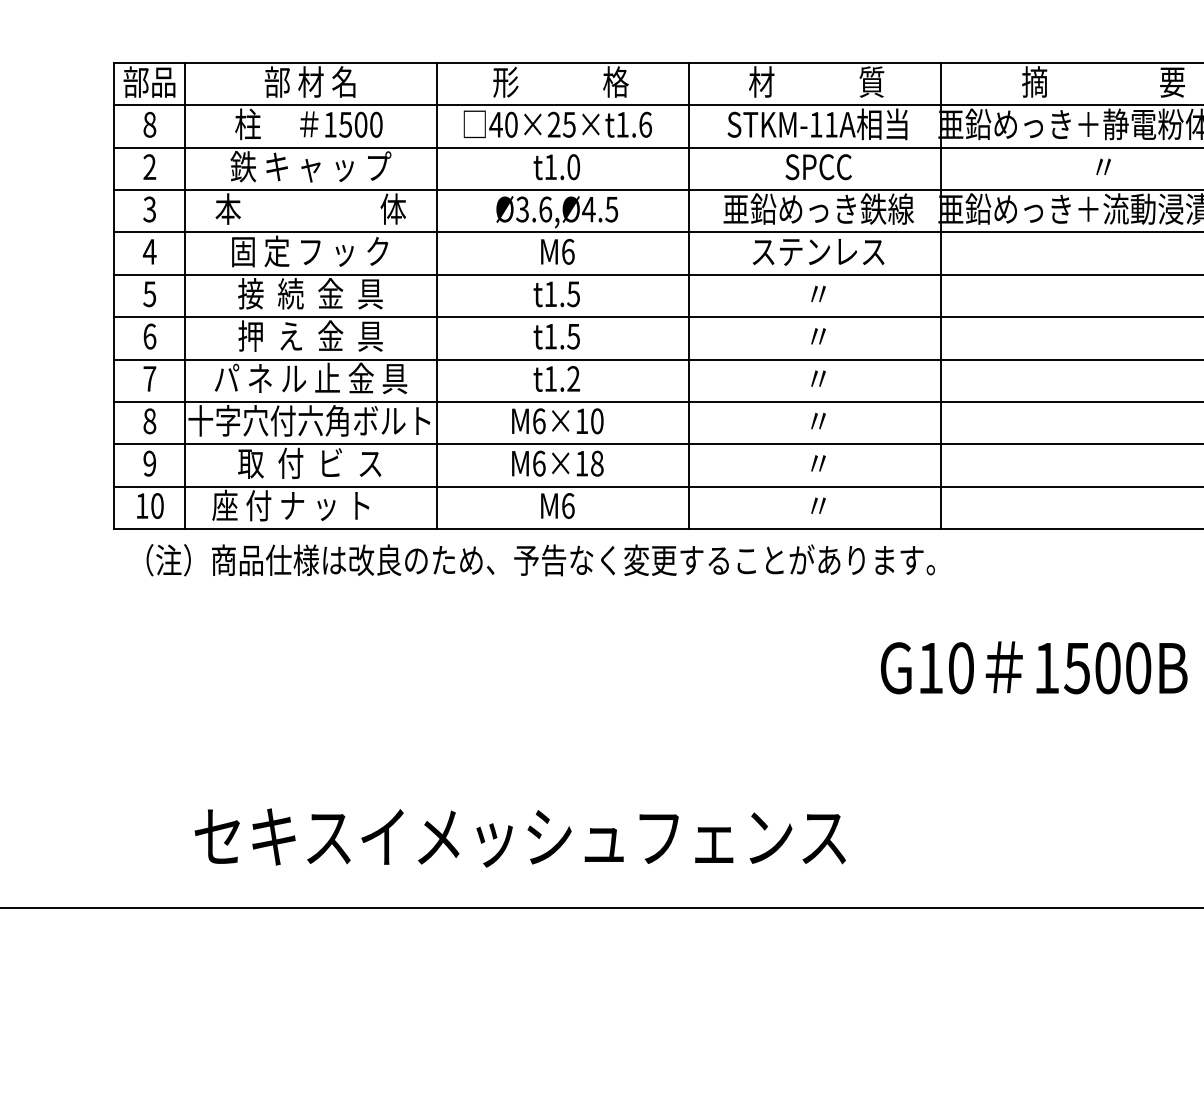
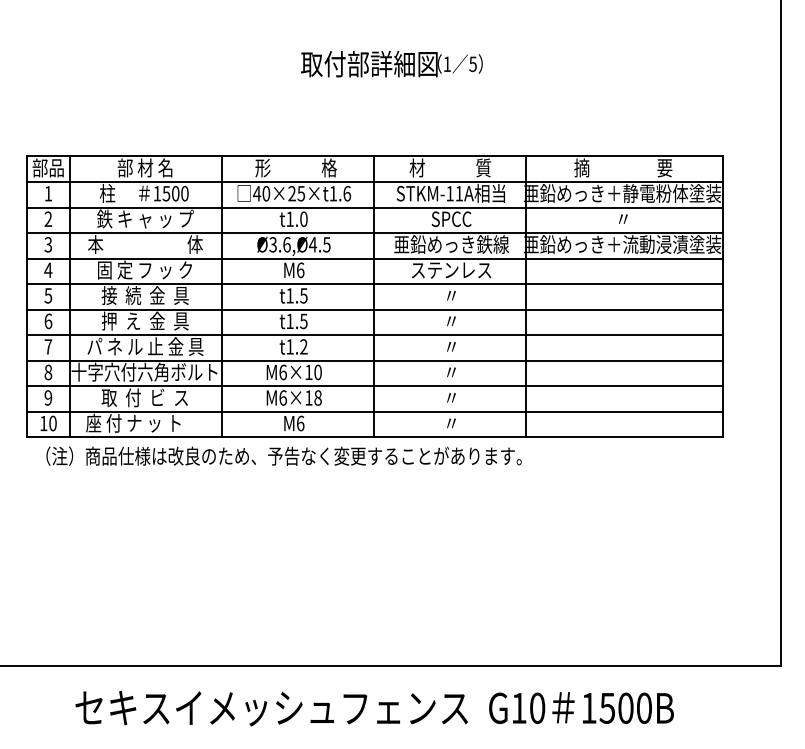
text: (150, 124) -> (48, 193), 8 -> 1
text: (1034, 666) -> (581, 707), moved
text: (519, 837) -> (271, 708), moved

